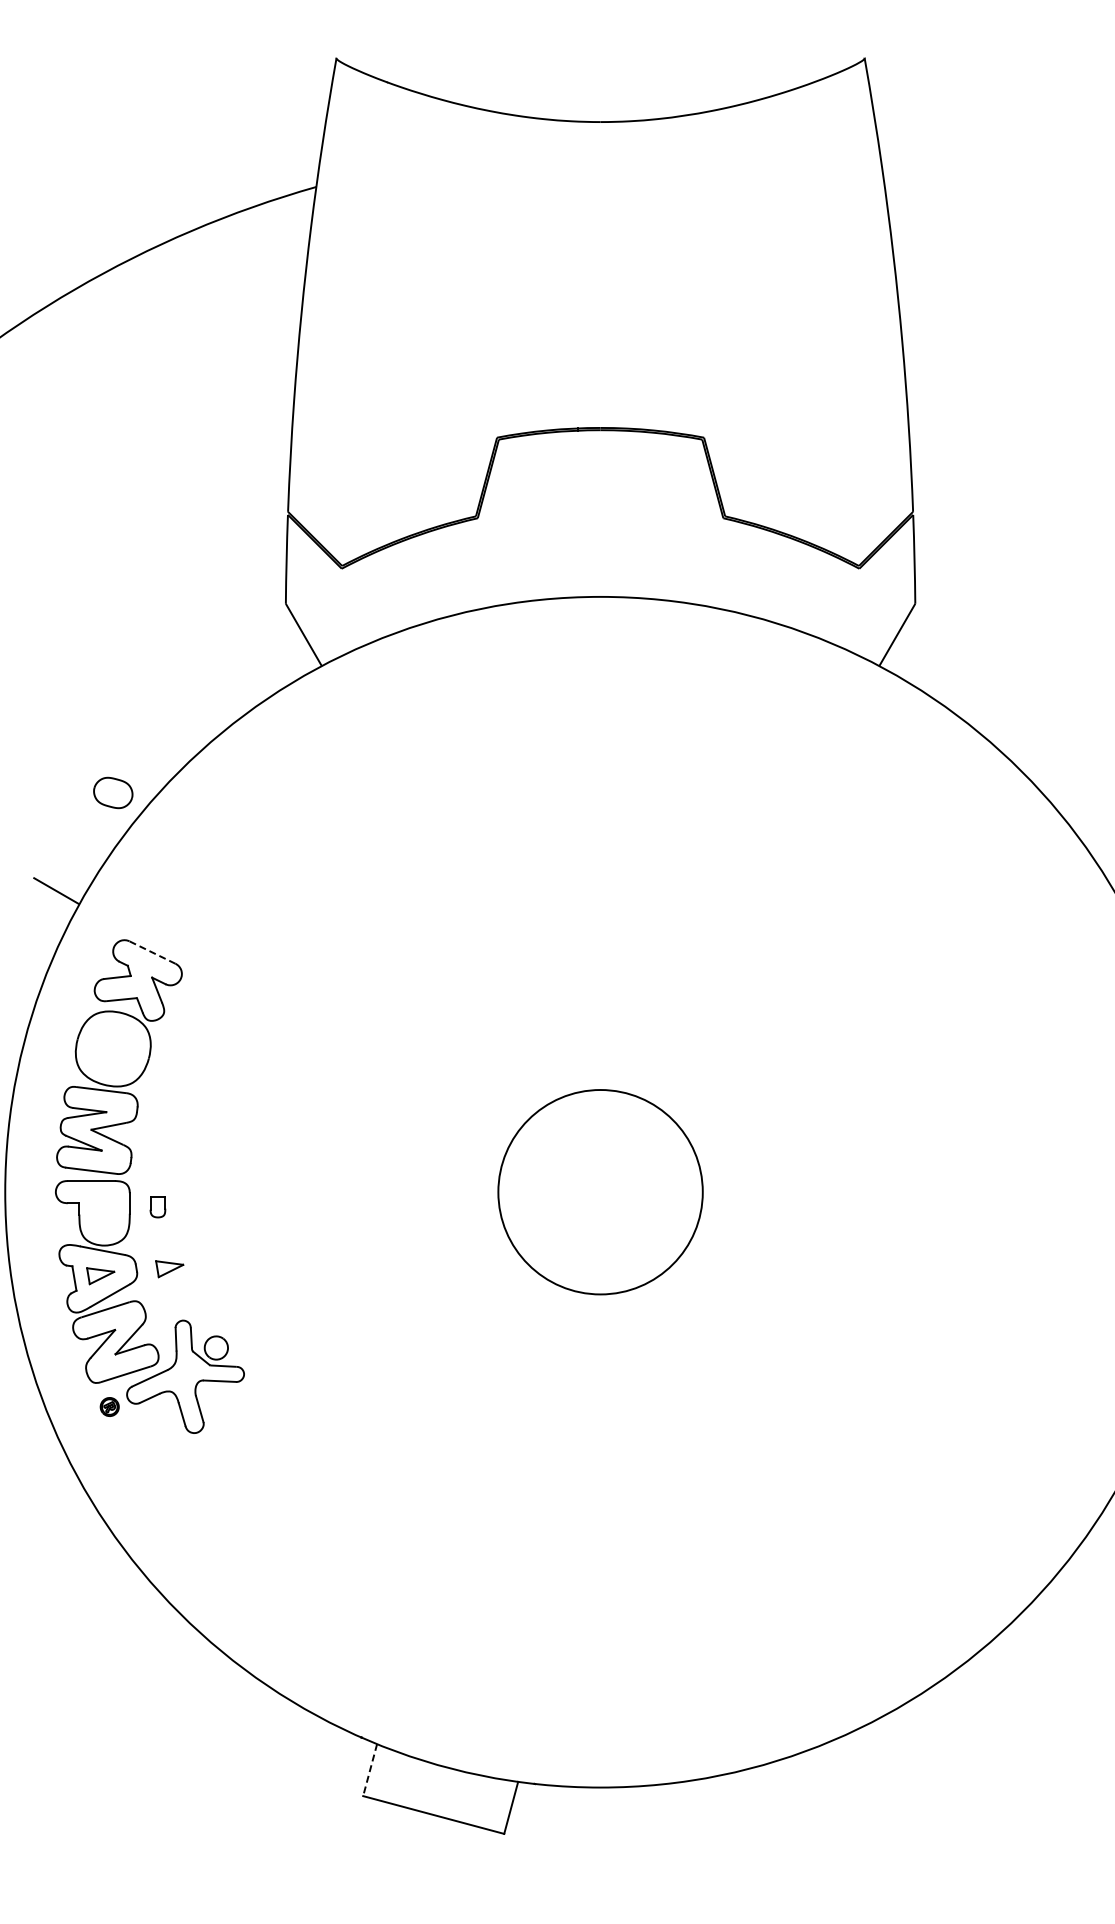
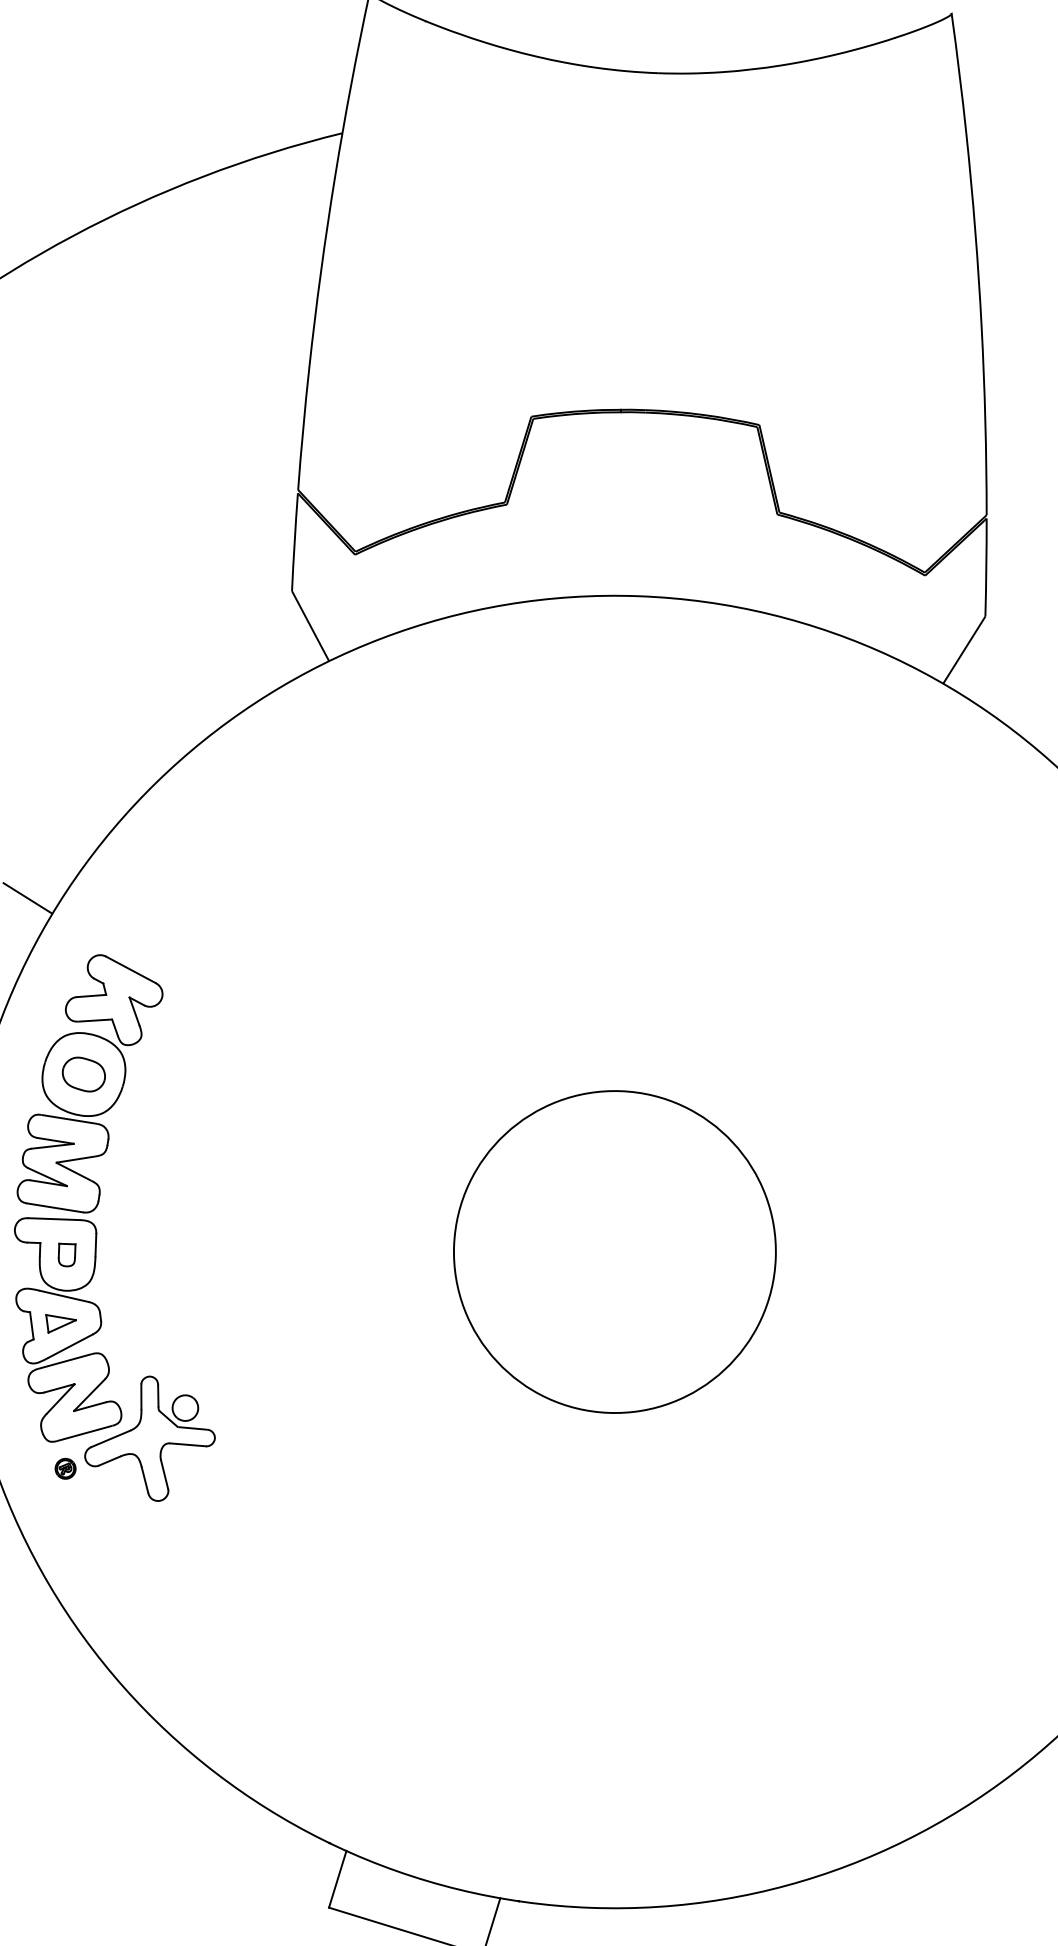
part: (113, 792) -> (84, 1074), moved
line: (152, 952) -> (131, 969), dashed -> solid
circle: (600, 1192) -> (614, 1252), size x1.43
part: (157, 1207) -> (66, 1255), moved
part: (169, 1269) -> (136, 1319), removed
line: (370, 1770) -> (338, 1879), dashed -> solid

